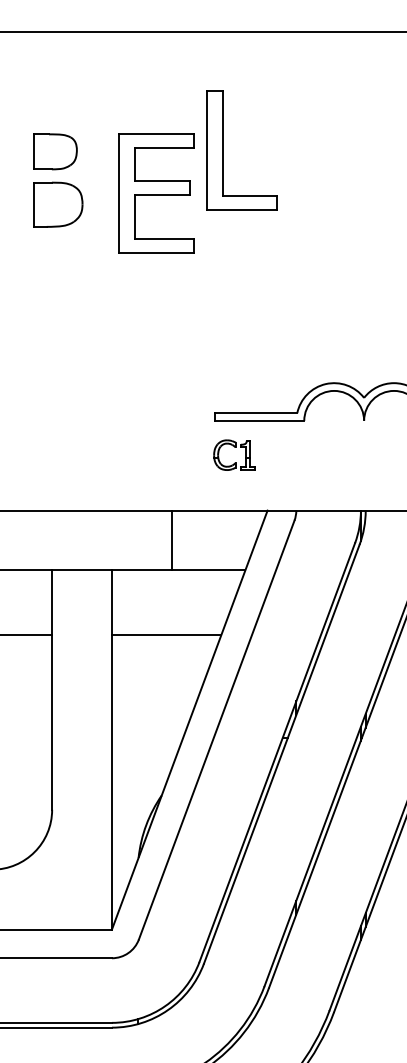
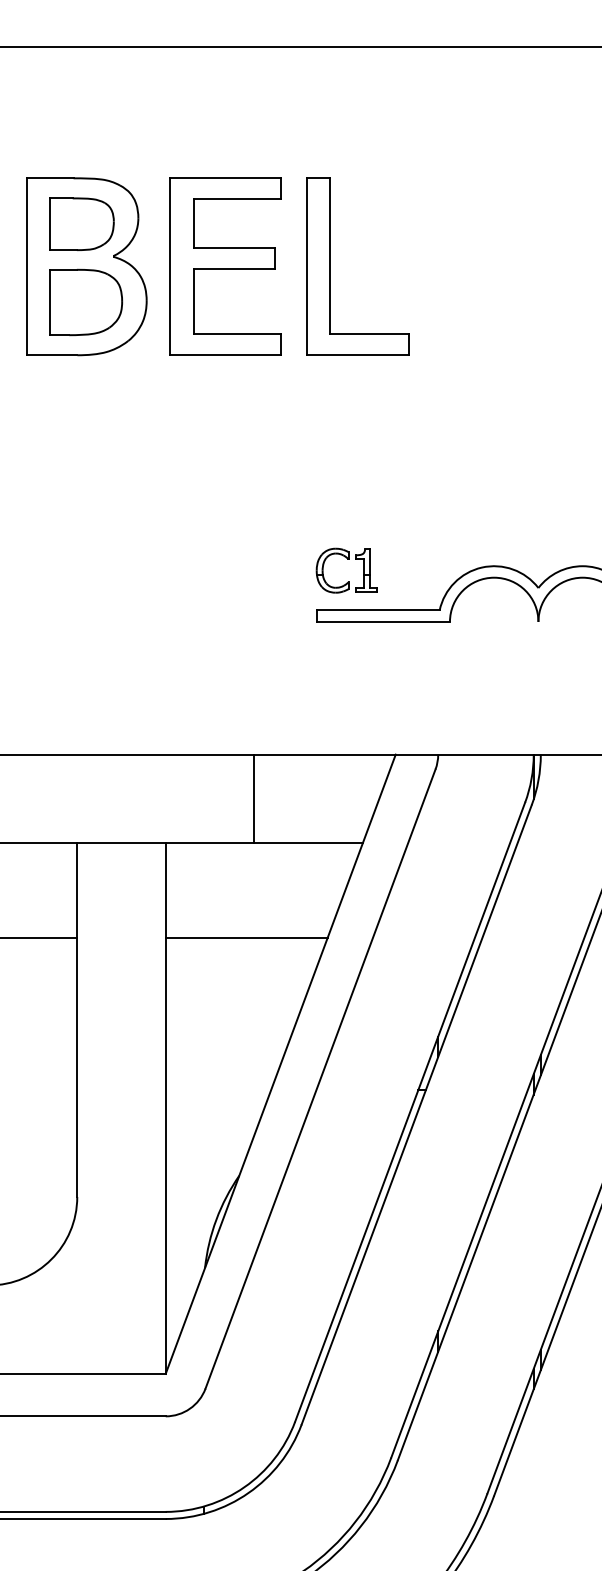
part: (223, 150) -> (330, 266), moved
part: (58, 180) -> (86, 266), added
part: (156, 193) -> (225, 266), moved
part: (234, 447) -> (346, 559), moved

